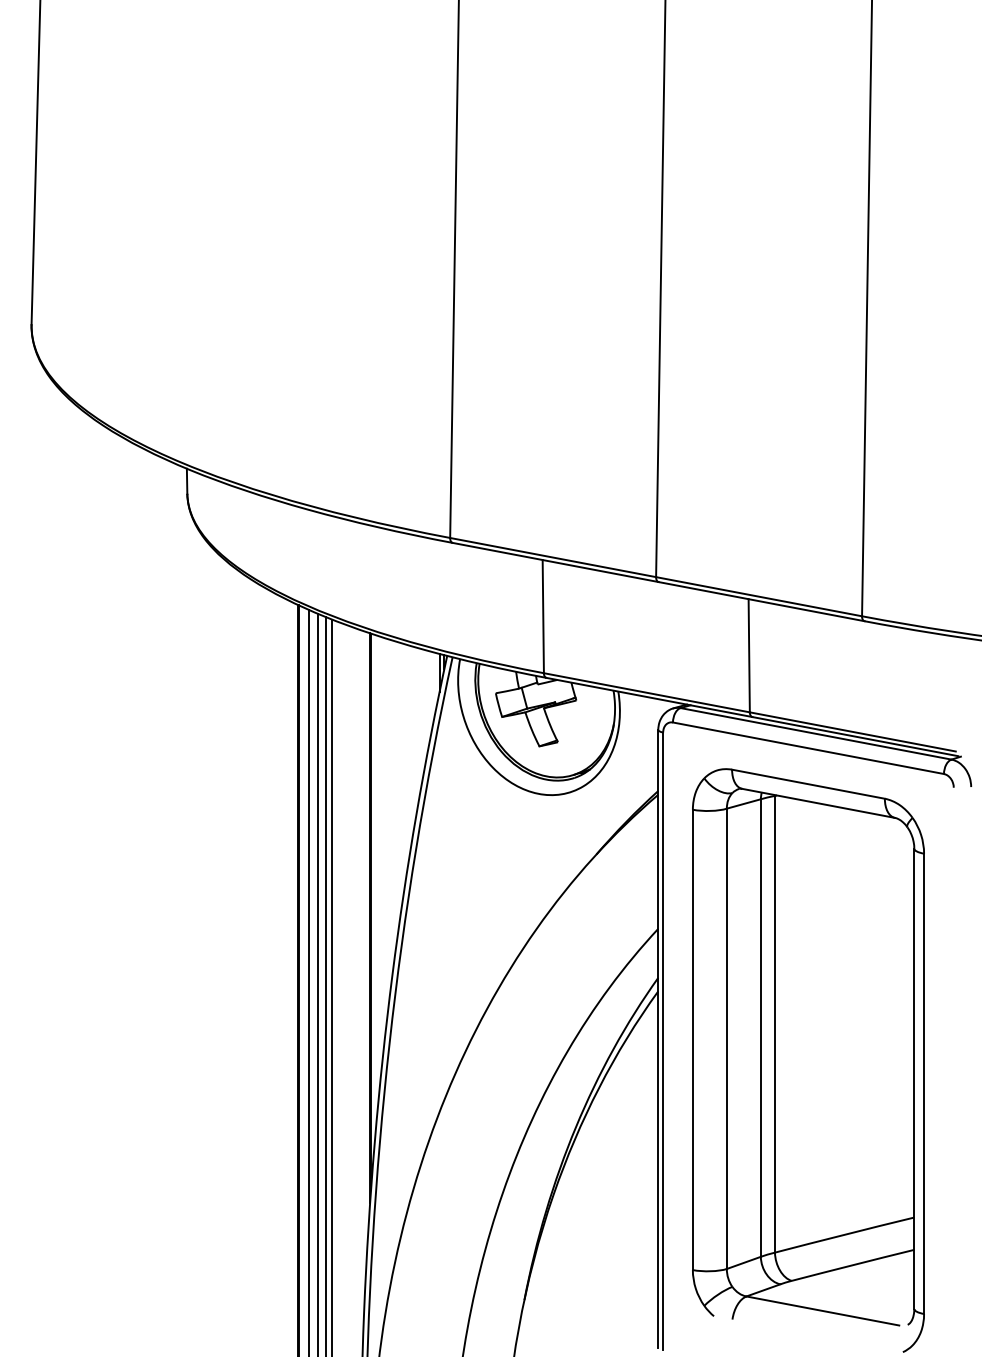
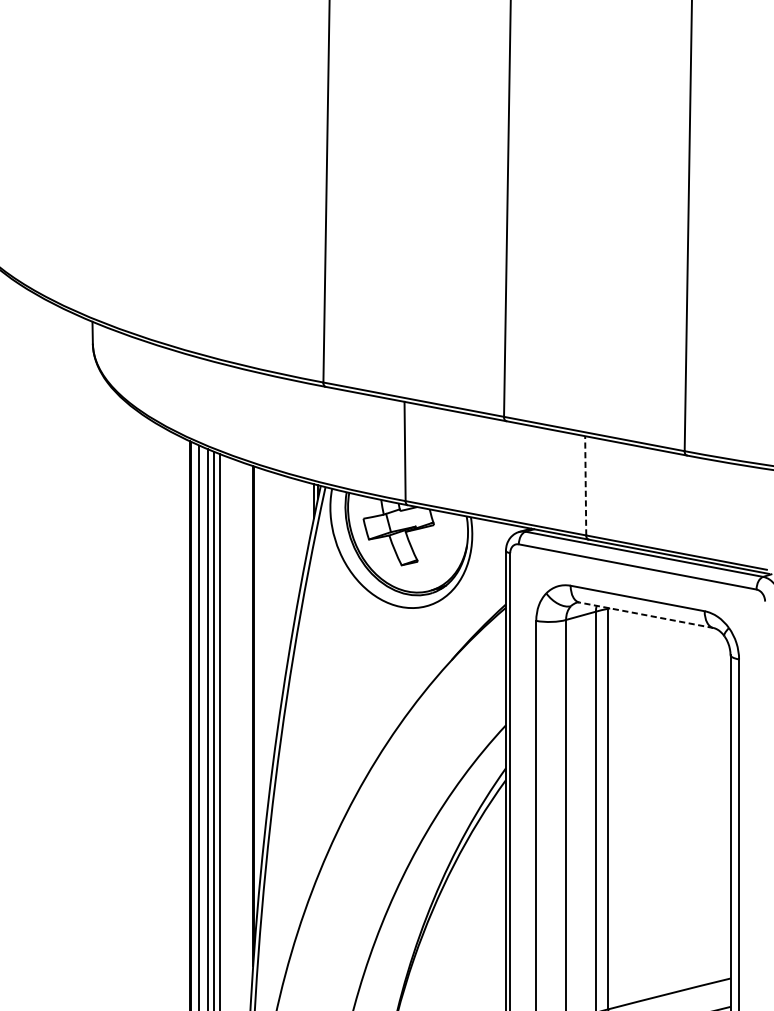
line: (749, 655) -> (585, 485), solid -> dashed
line: (818, 803) -> (646, 615), solid -> dashed

